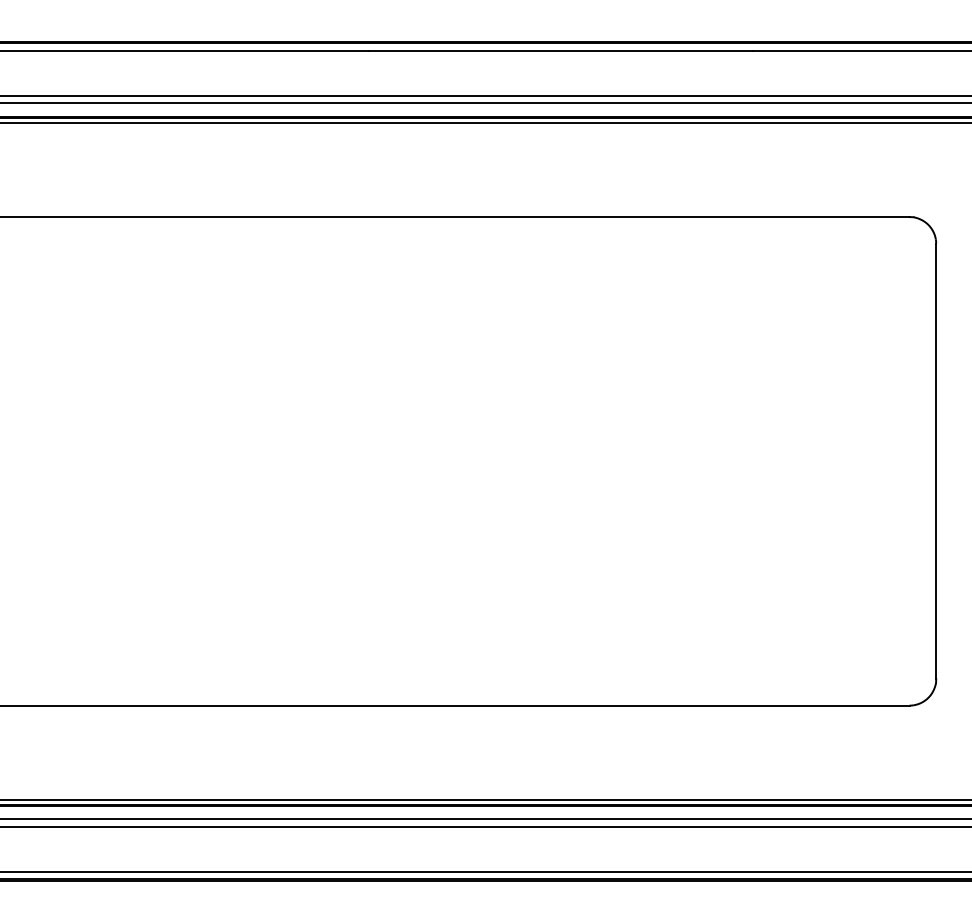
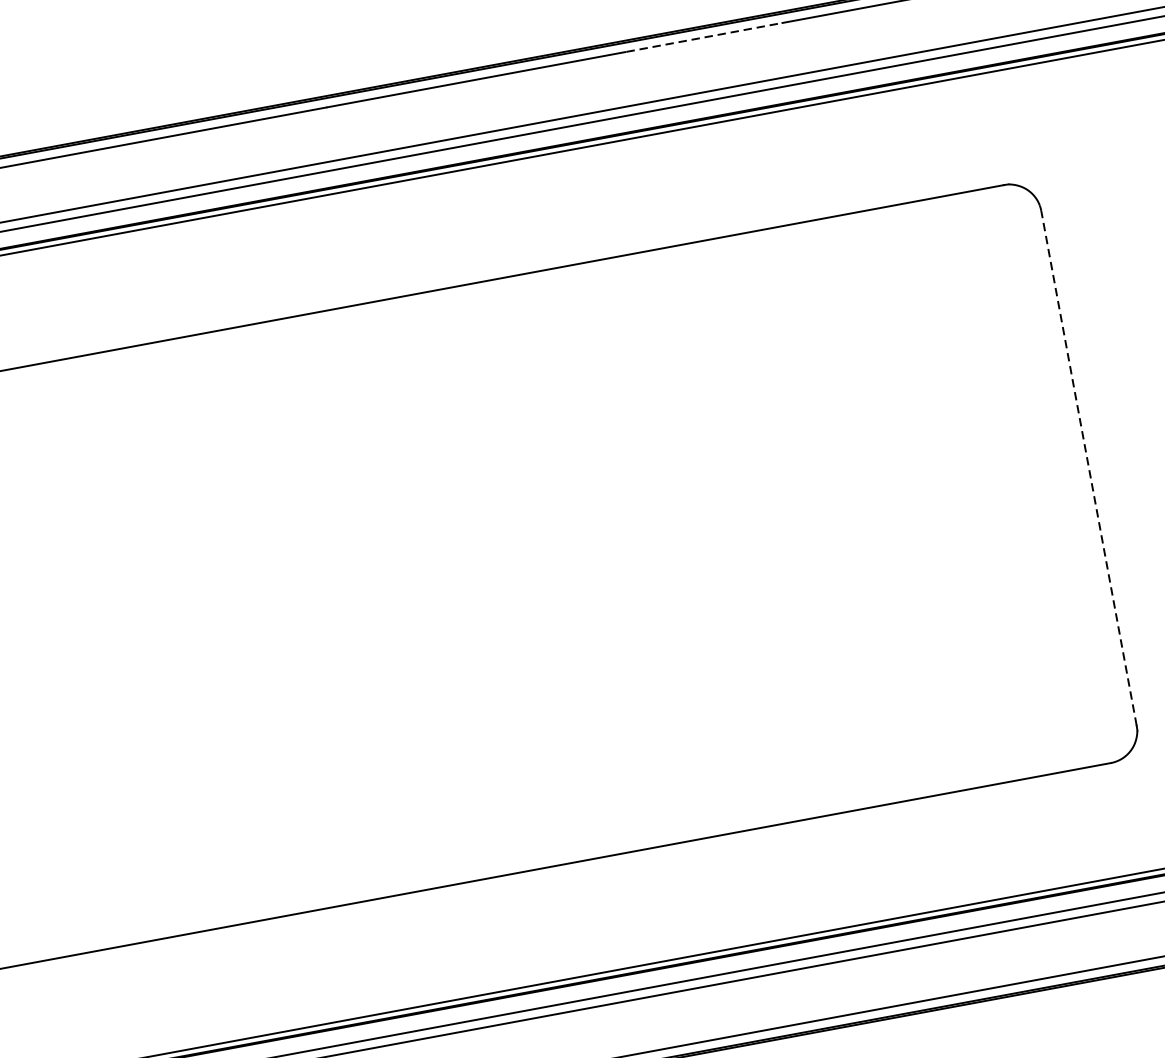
line: (686, 51) -> (703, 38), solid -> dashed
line: (936, 461) -> (1089, 468), solid -> dashed

